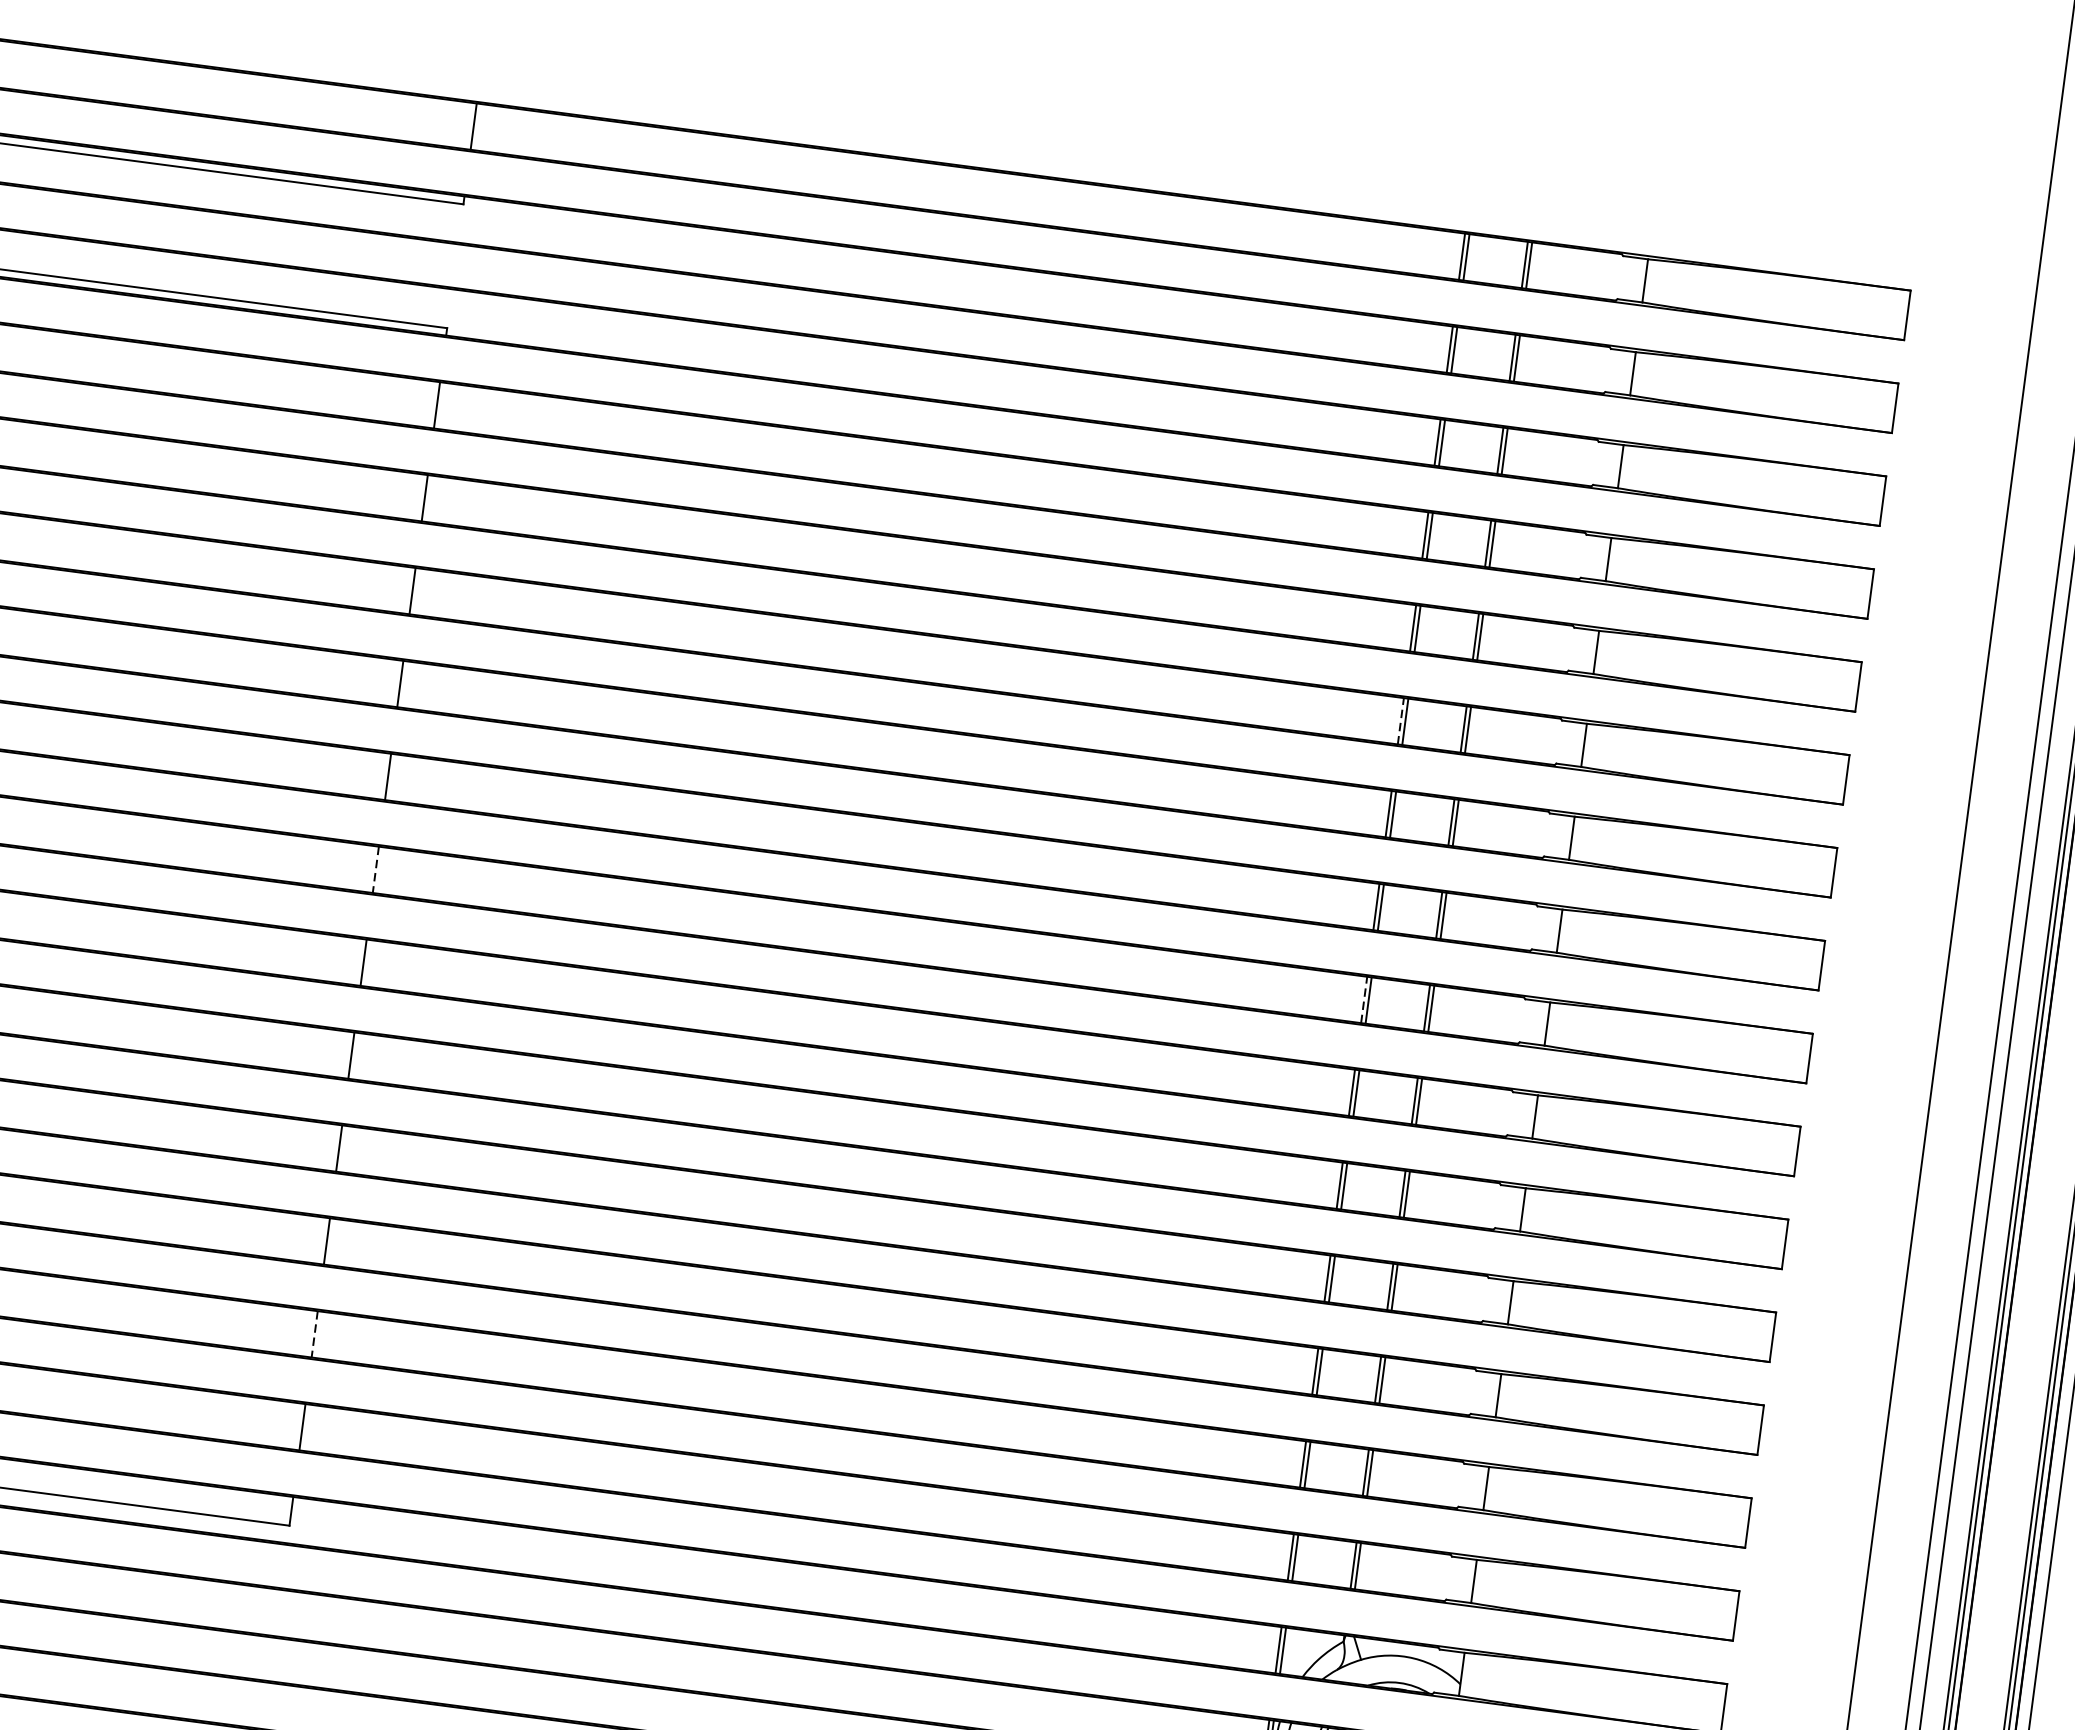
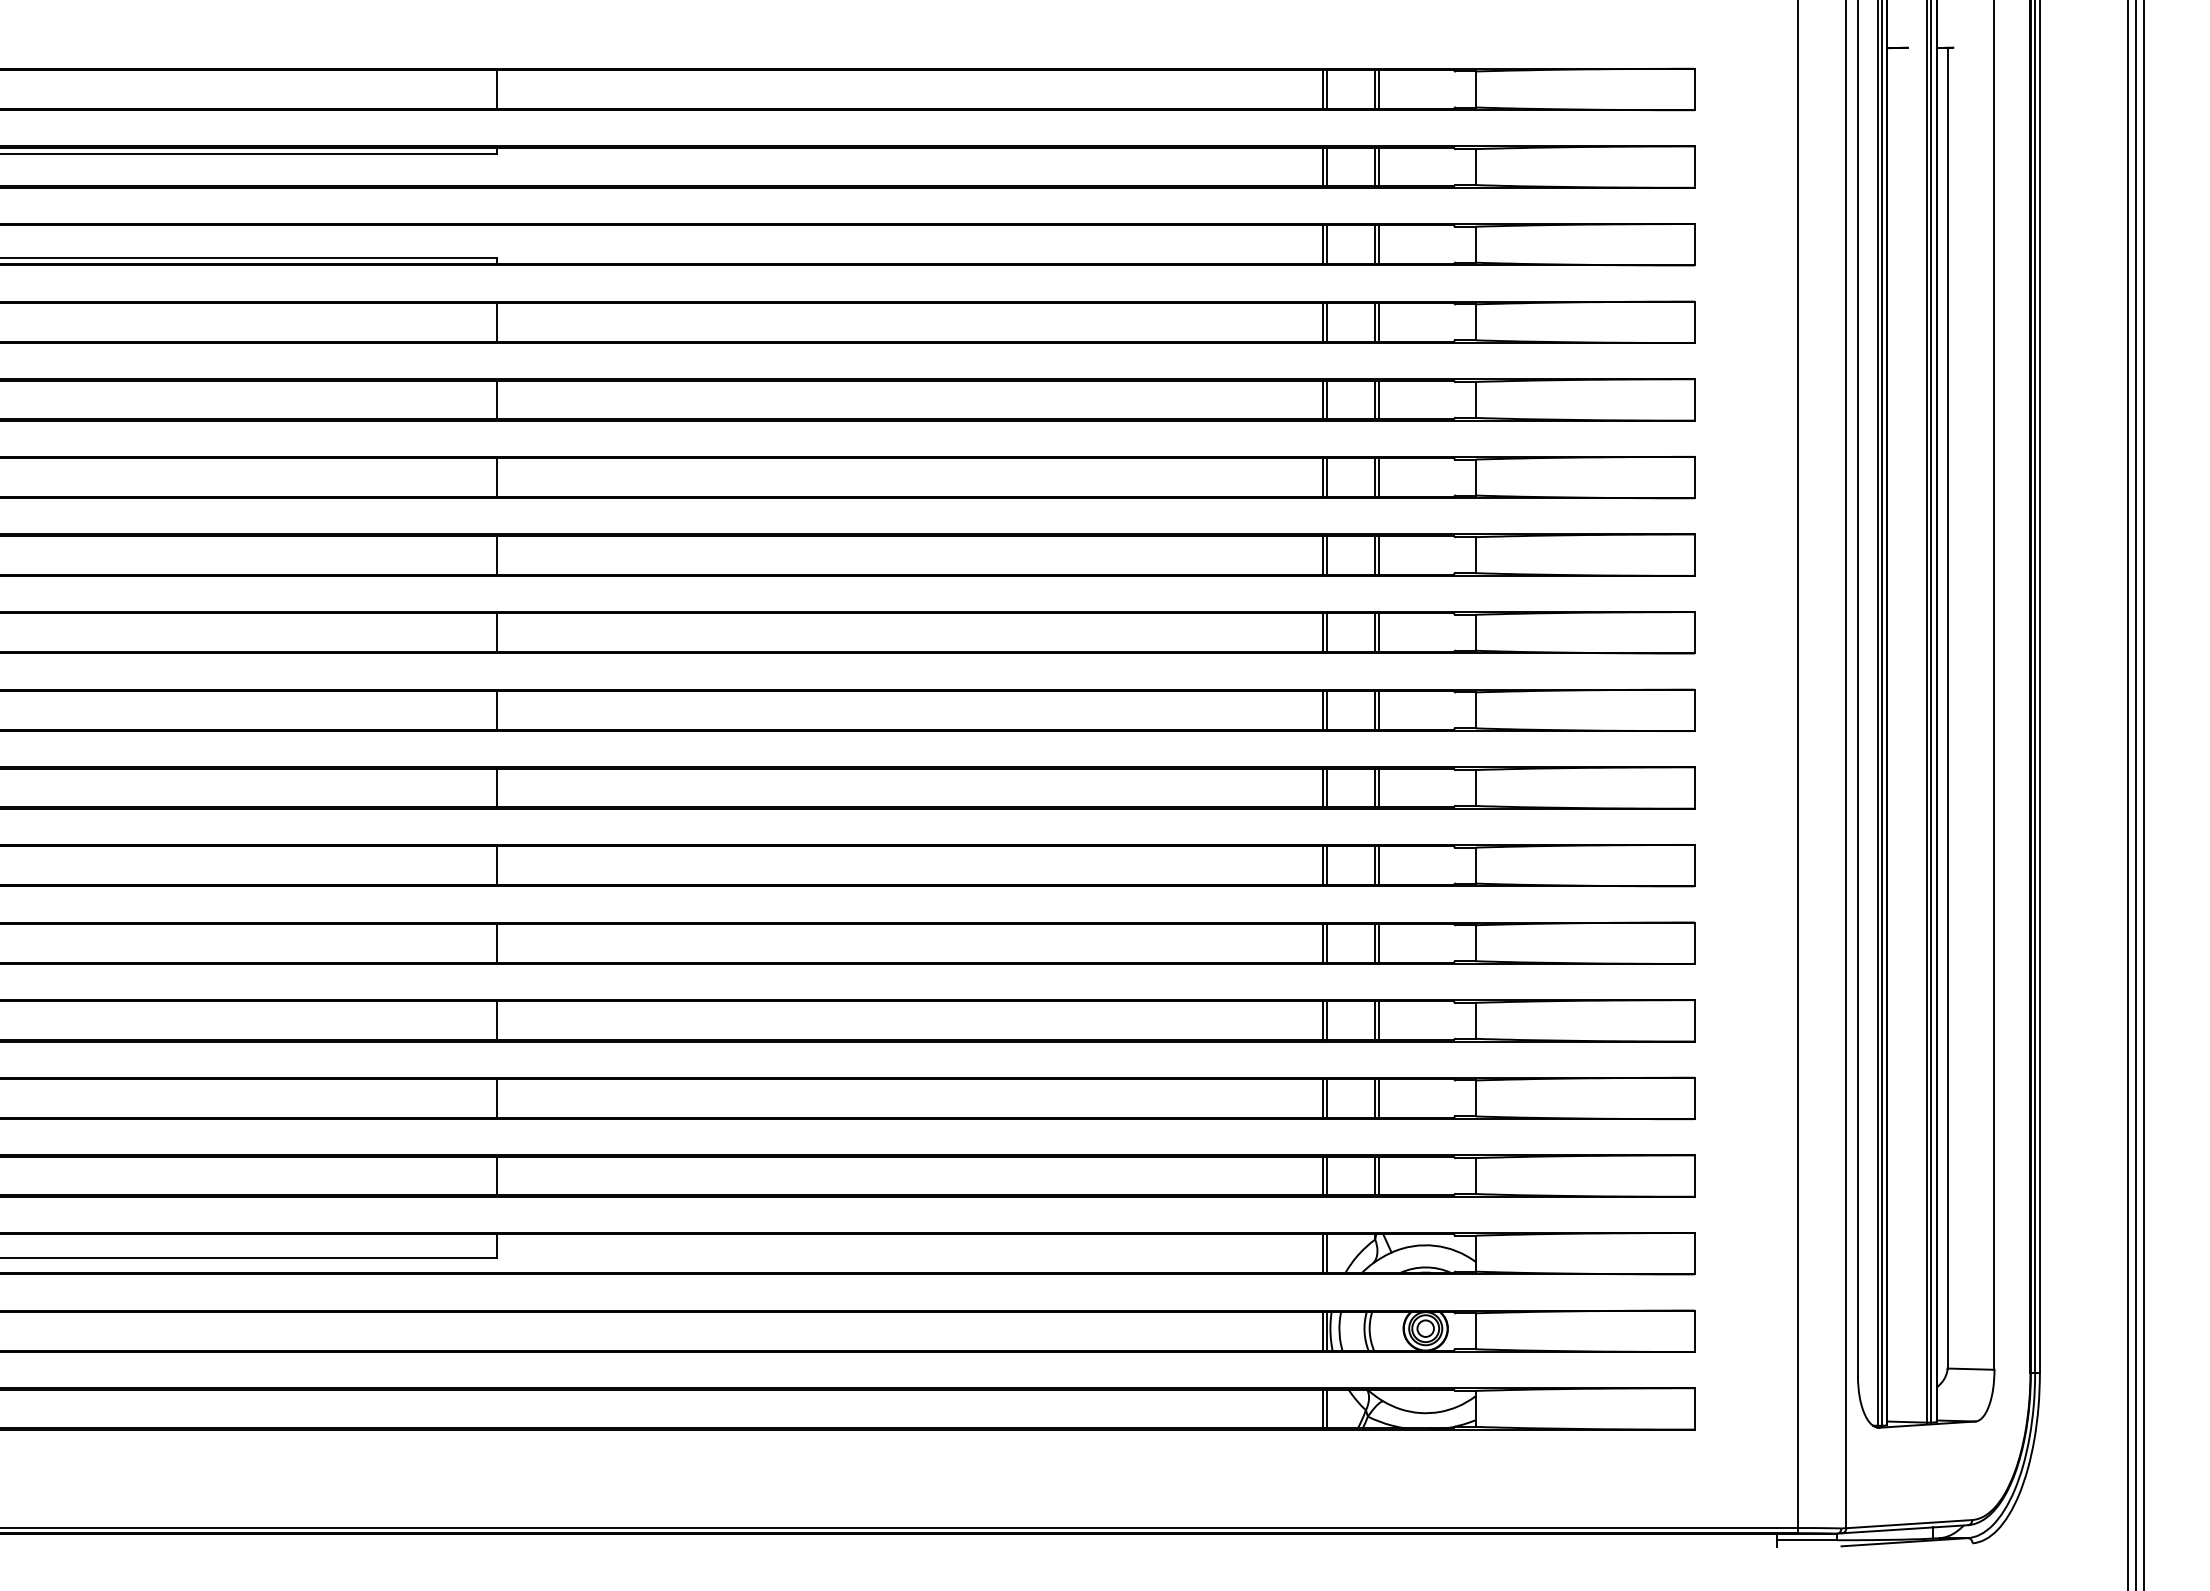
line: (1400, 721) -> (1322, 477), dashed -> solid
line: (376, 870) -> (497, 710), dashed -> solid
line: (1363, 998) -> (1322, 709), dashed -> solid
line: (315, 1334) -> (497, 1098), dashed -> solid

